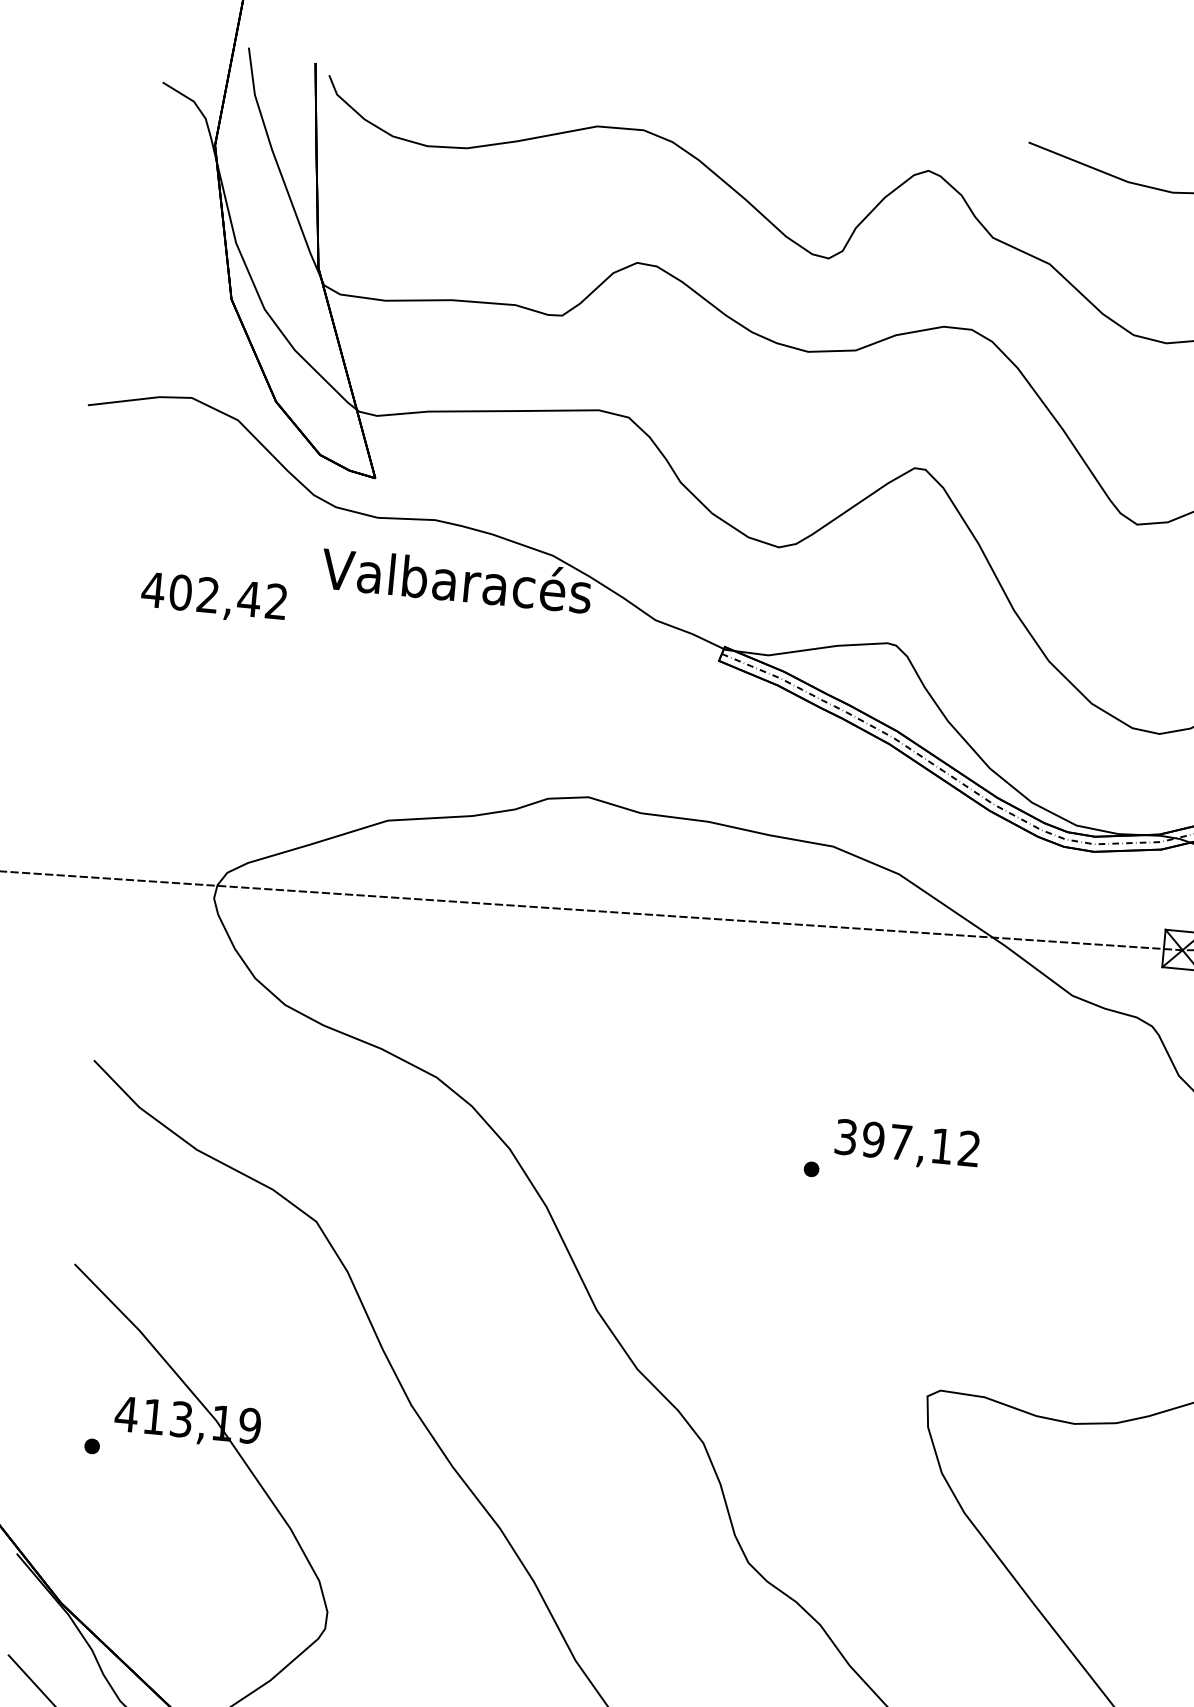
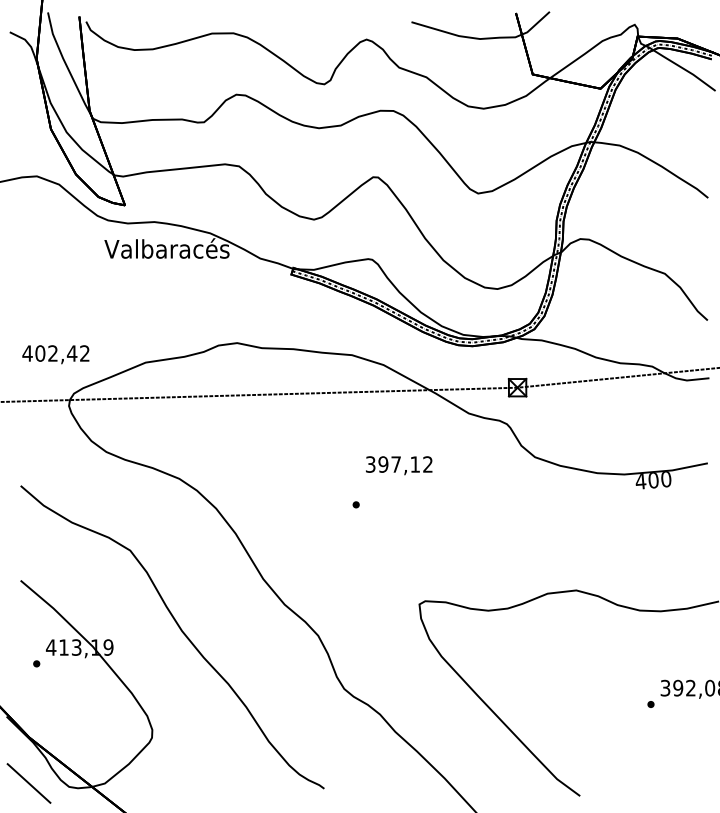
text: (213, 597) -> (55, 354), moved
text: (907, 1145) -> (399, 465), moved

